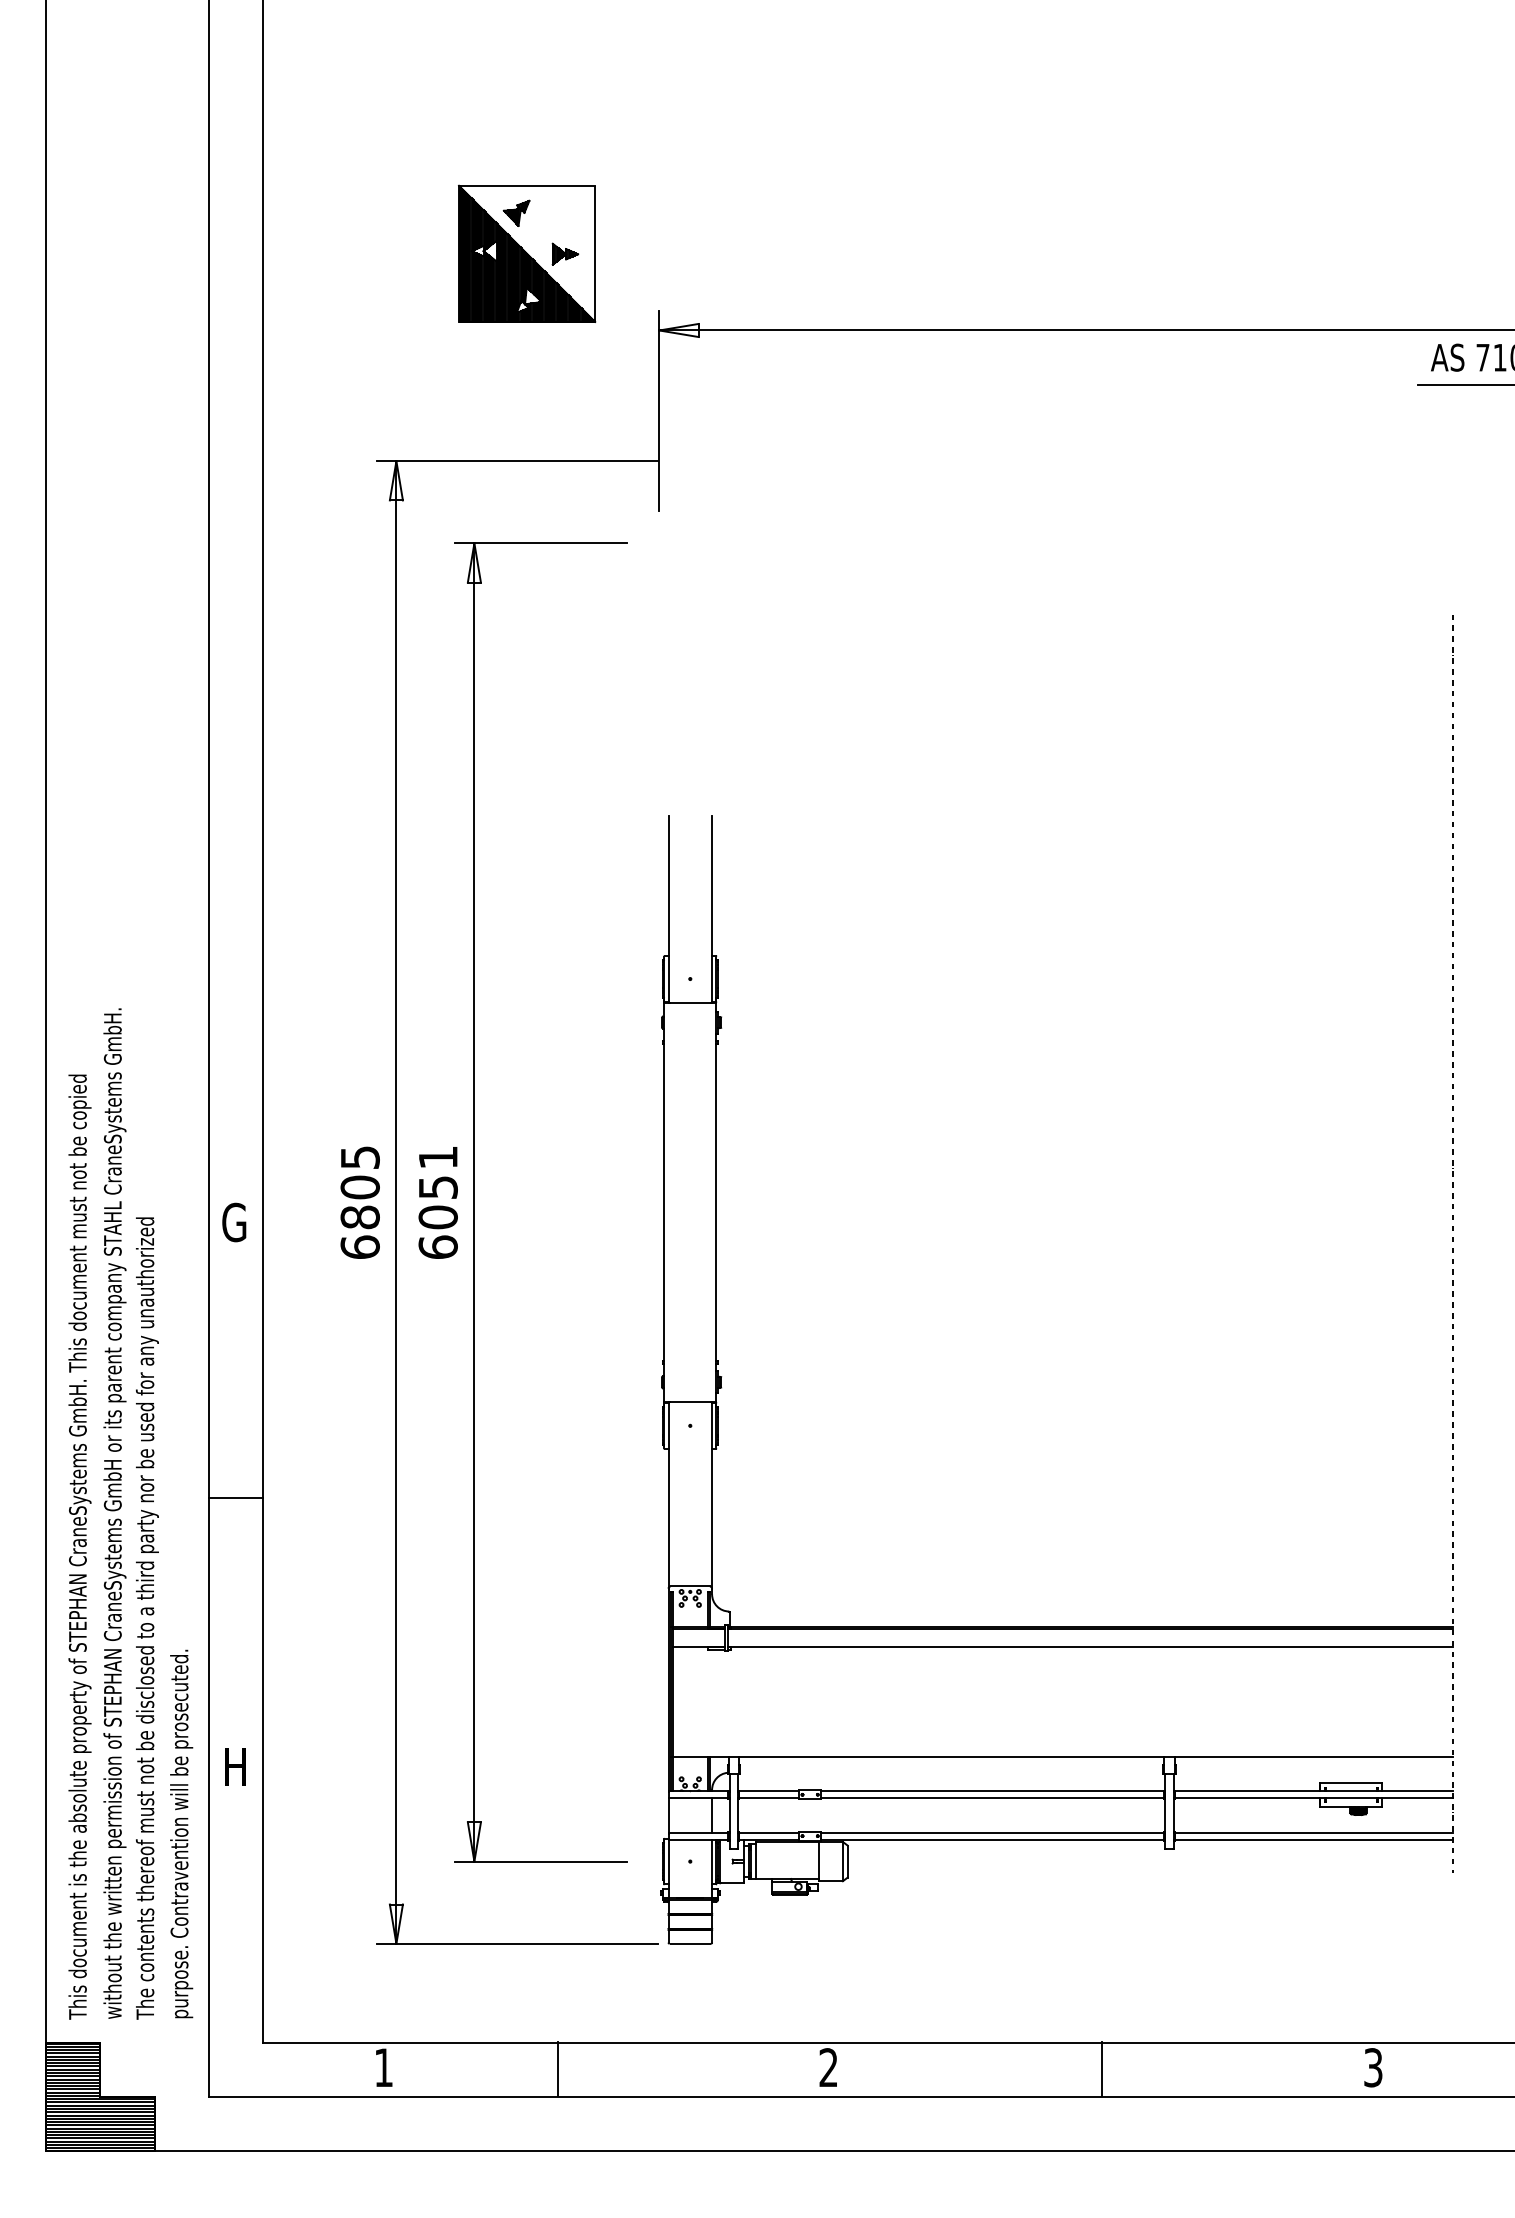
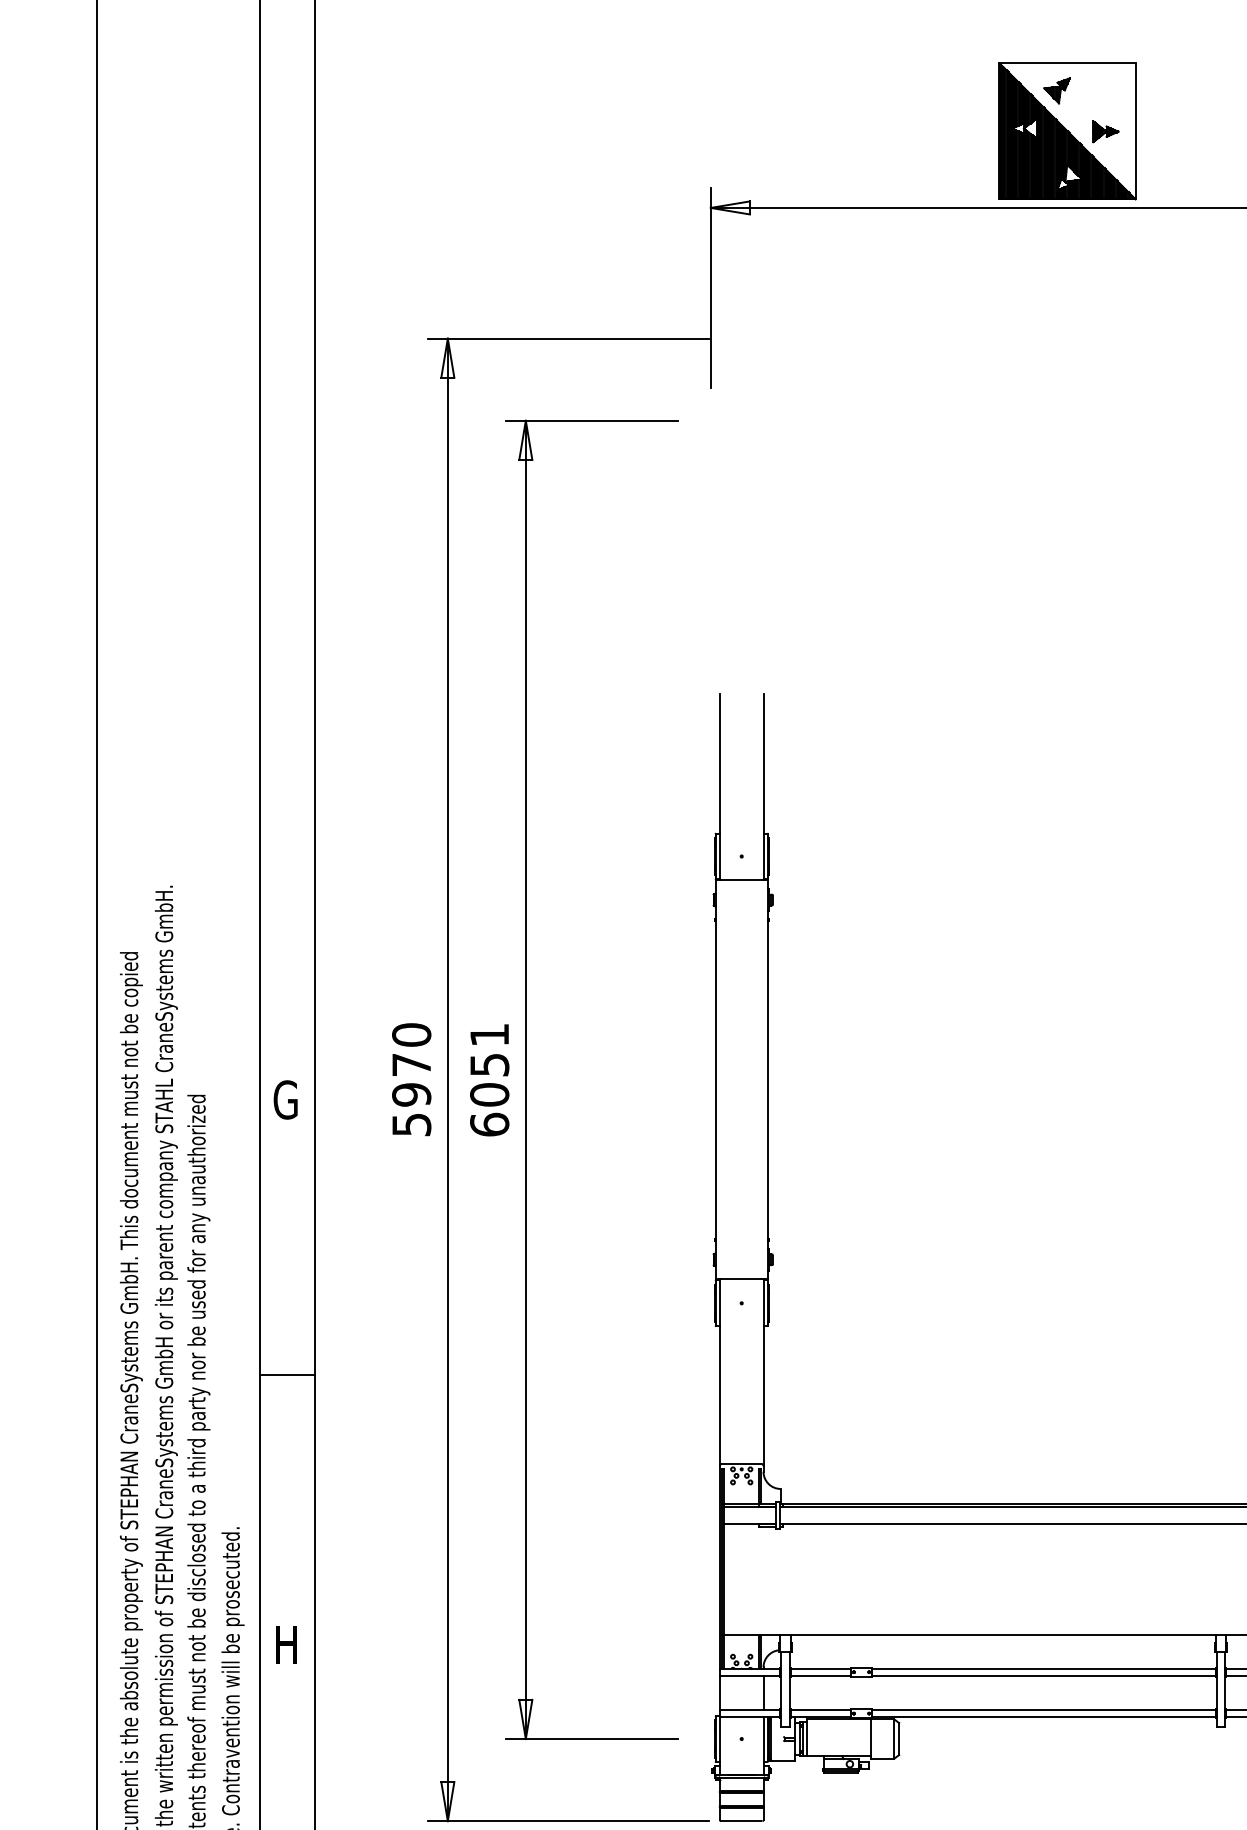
part: (527, 253) -> (1067, 130), moved
text: (359, 1201) -> (410, 1078), 6805 -> 5970

